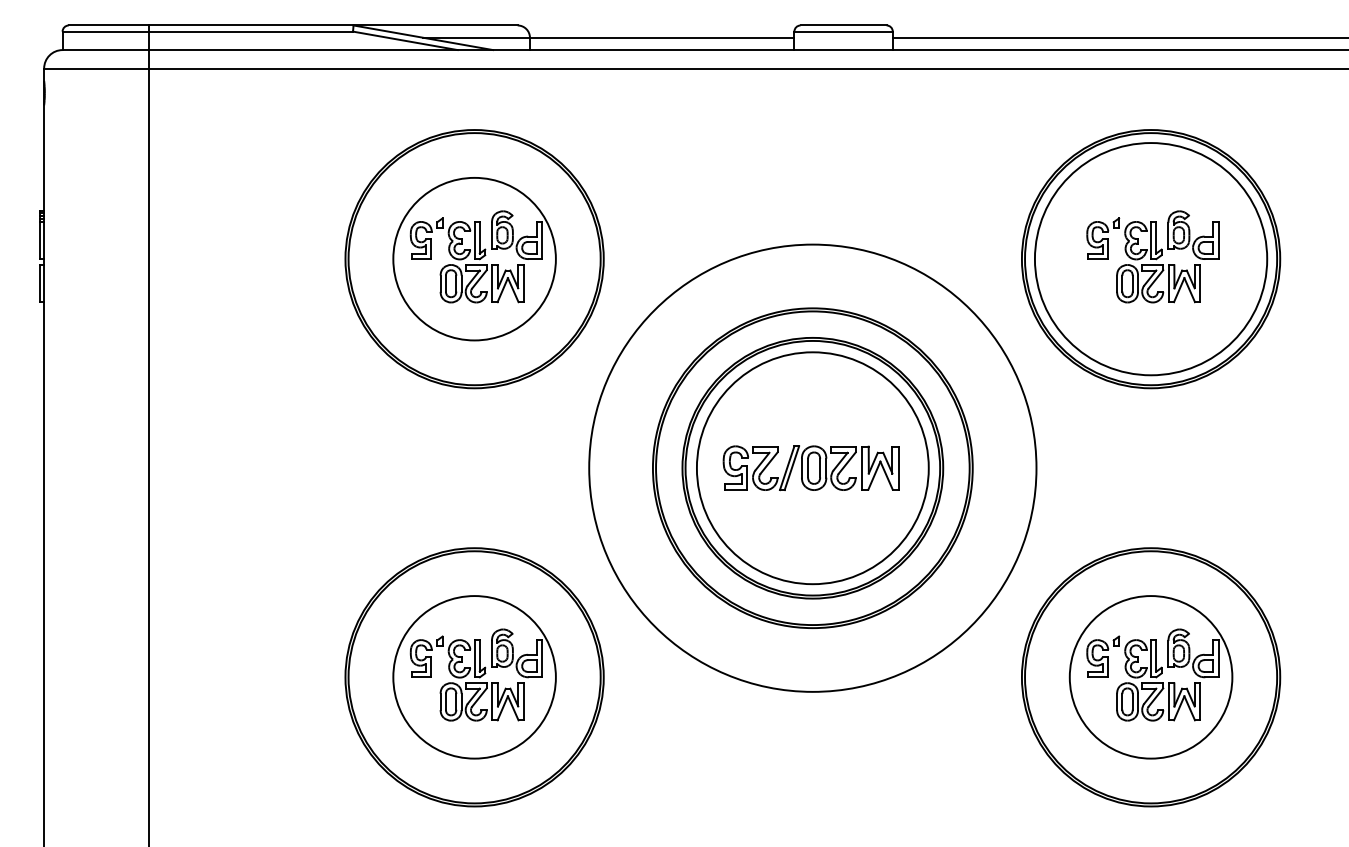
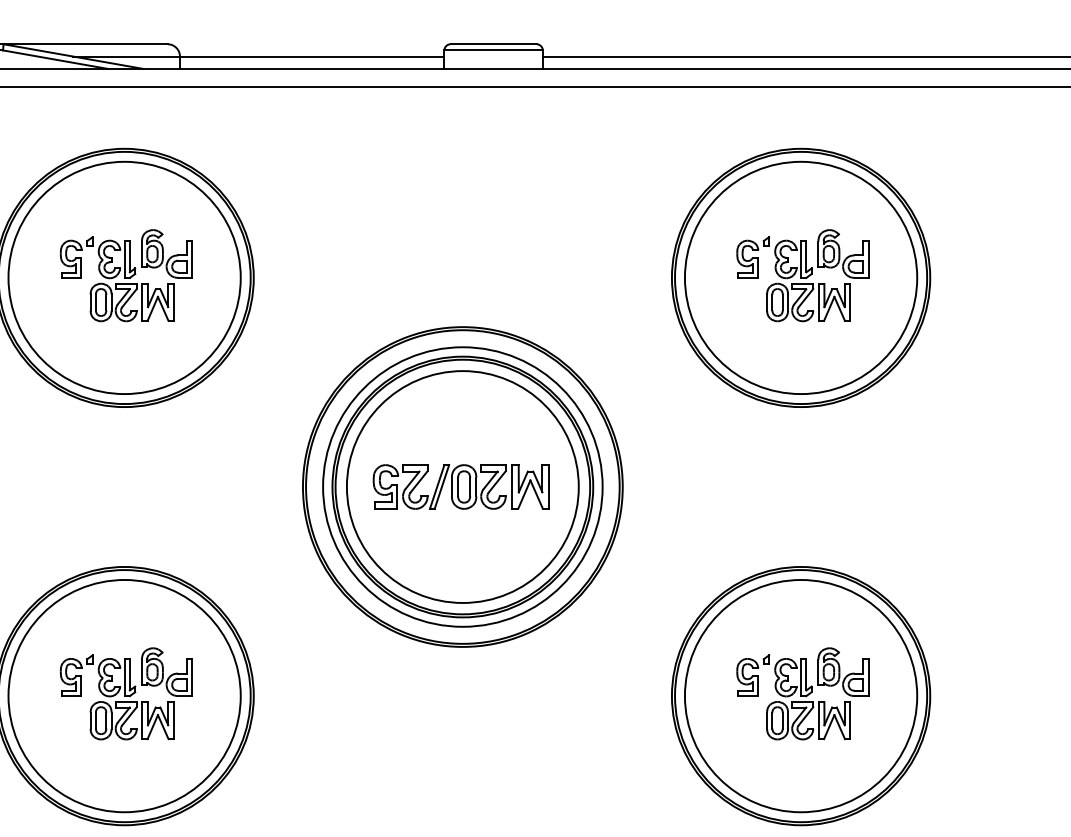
circle: (474, 259) -> (124, 278), size x1.43
circle: (812, 468) -> (462, 487), size x0.62
circle: (474, 677) -> (124, 696), size x1.43
circle: (1150, 677) -> (800, 696), size x1.43

